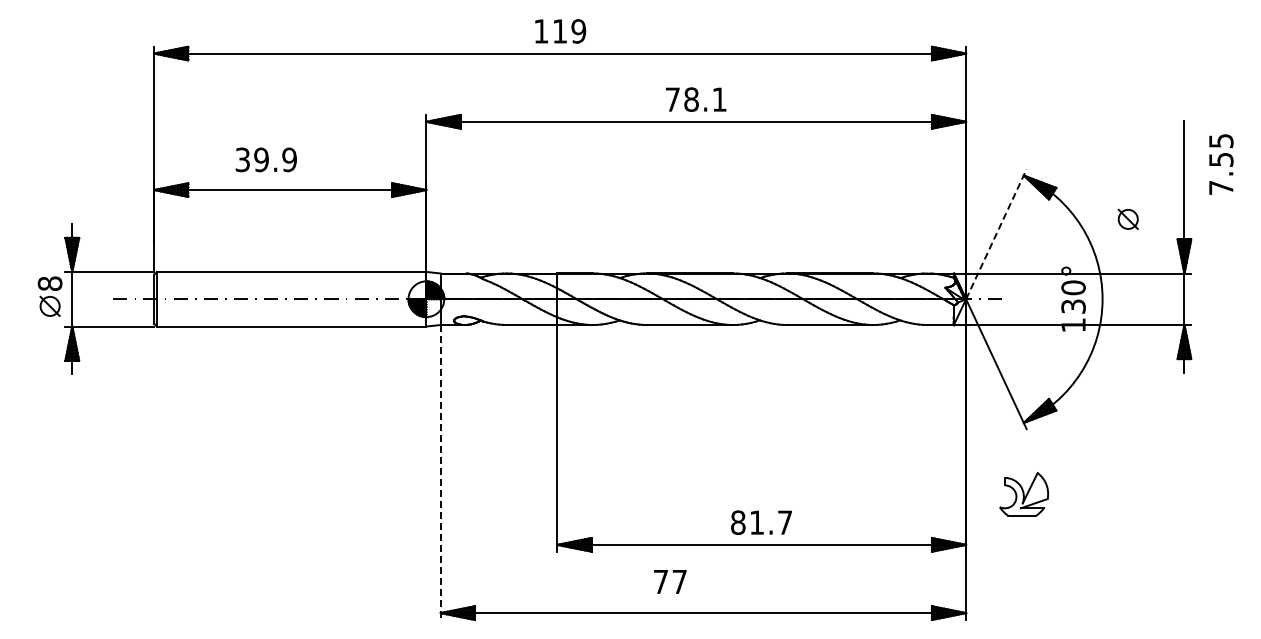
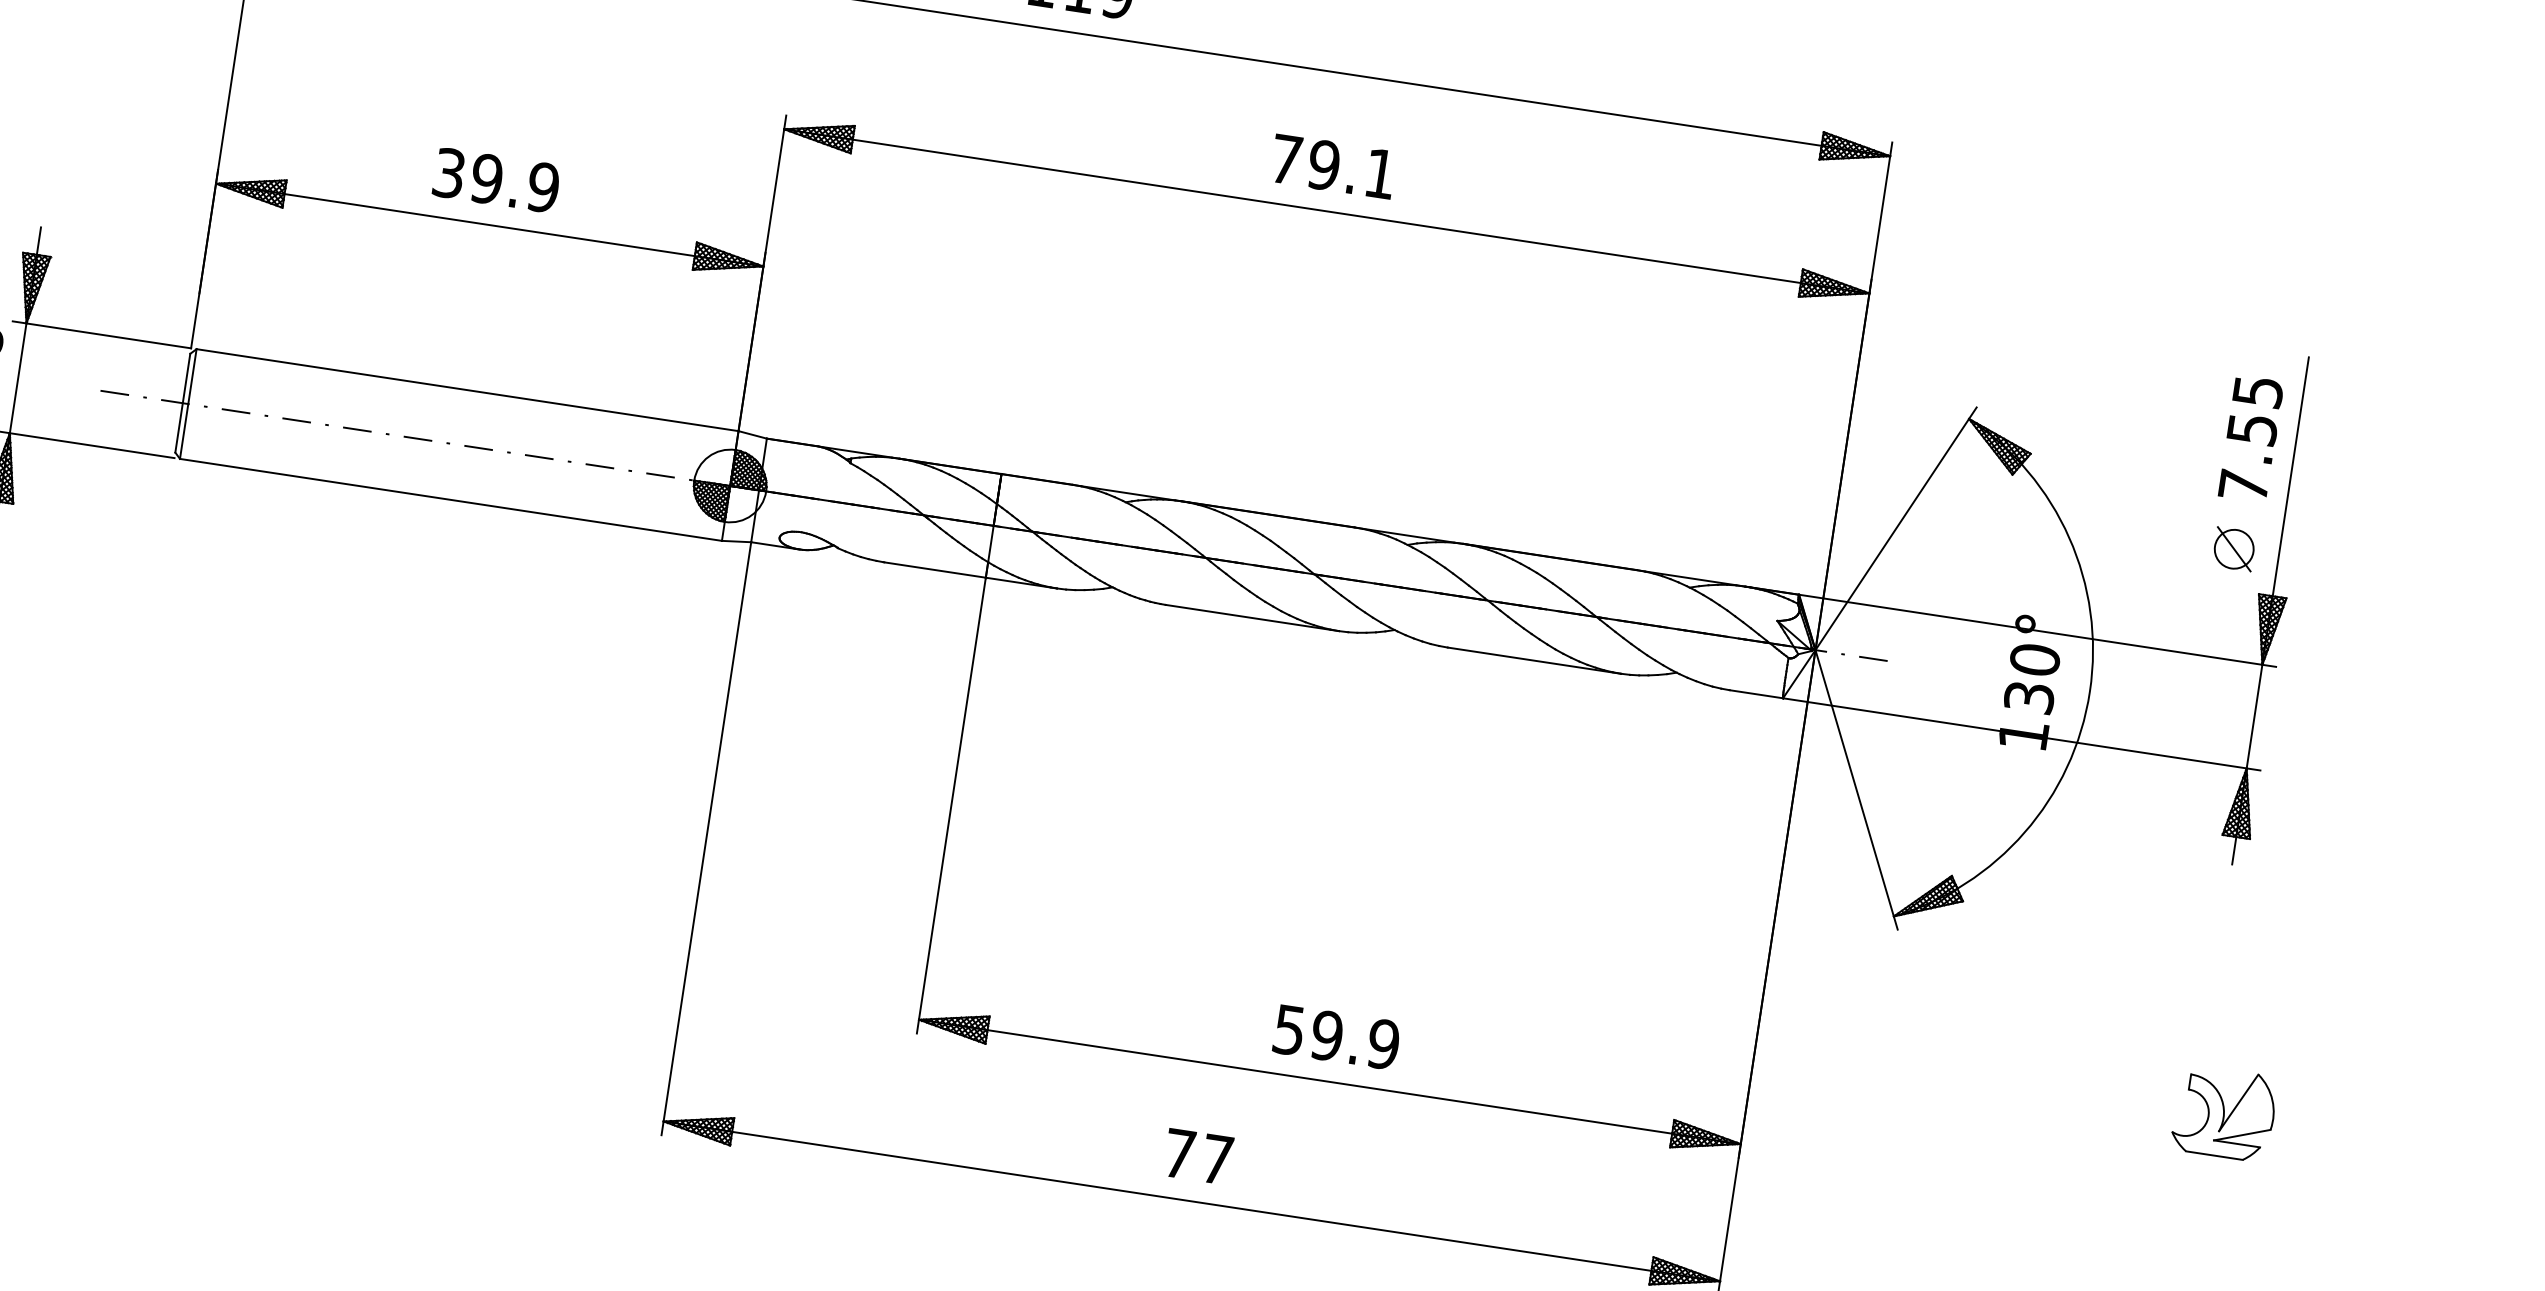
text: (691, 99) -> (1324, 164), 78.1 -> 79.1
text: (265, 159) -> (494, 179), moved
text: (1221, 164) -> (2251, 438), moved
part: (1127, 218) -> (2232, 547), moved
line: (996, 234) -> (1896, 529), dashed -> solid
line: (440, 472) -> (705, 838), dashed -> solid
part: (1024, 494) -> (2225, 1113), moved
text: (761, 522) -> (1336, 1036), 81.7 -> 59.9
text: (670, 581) -> (1198, 1155), moved

